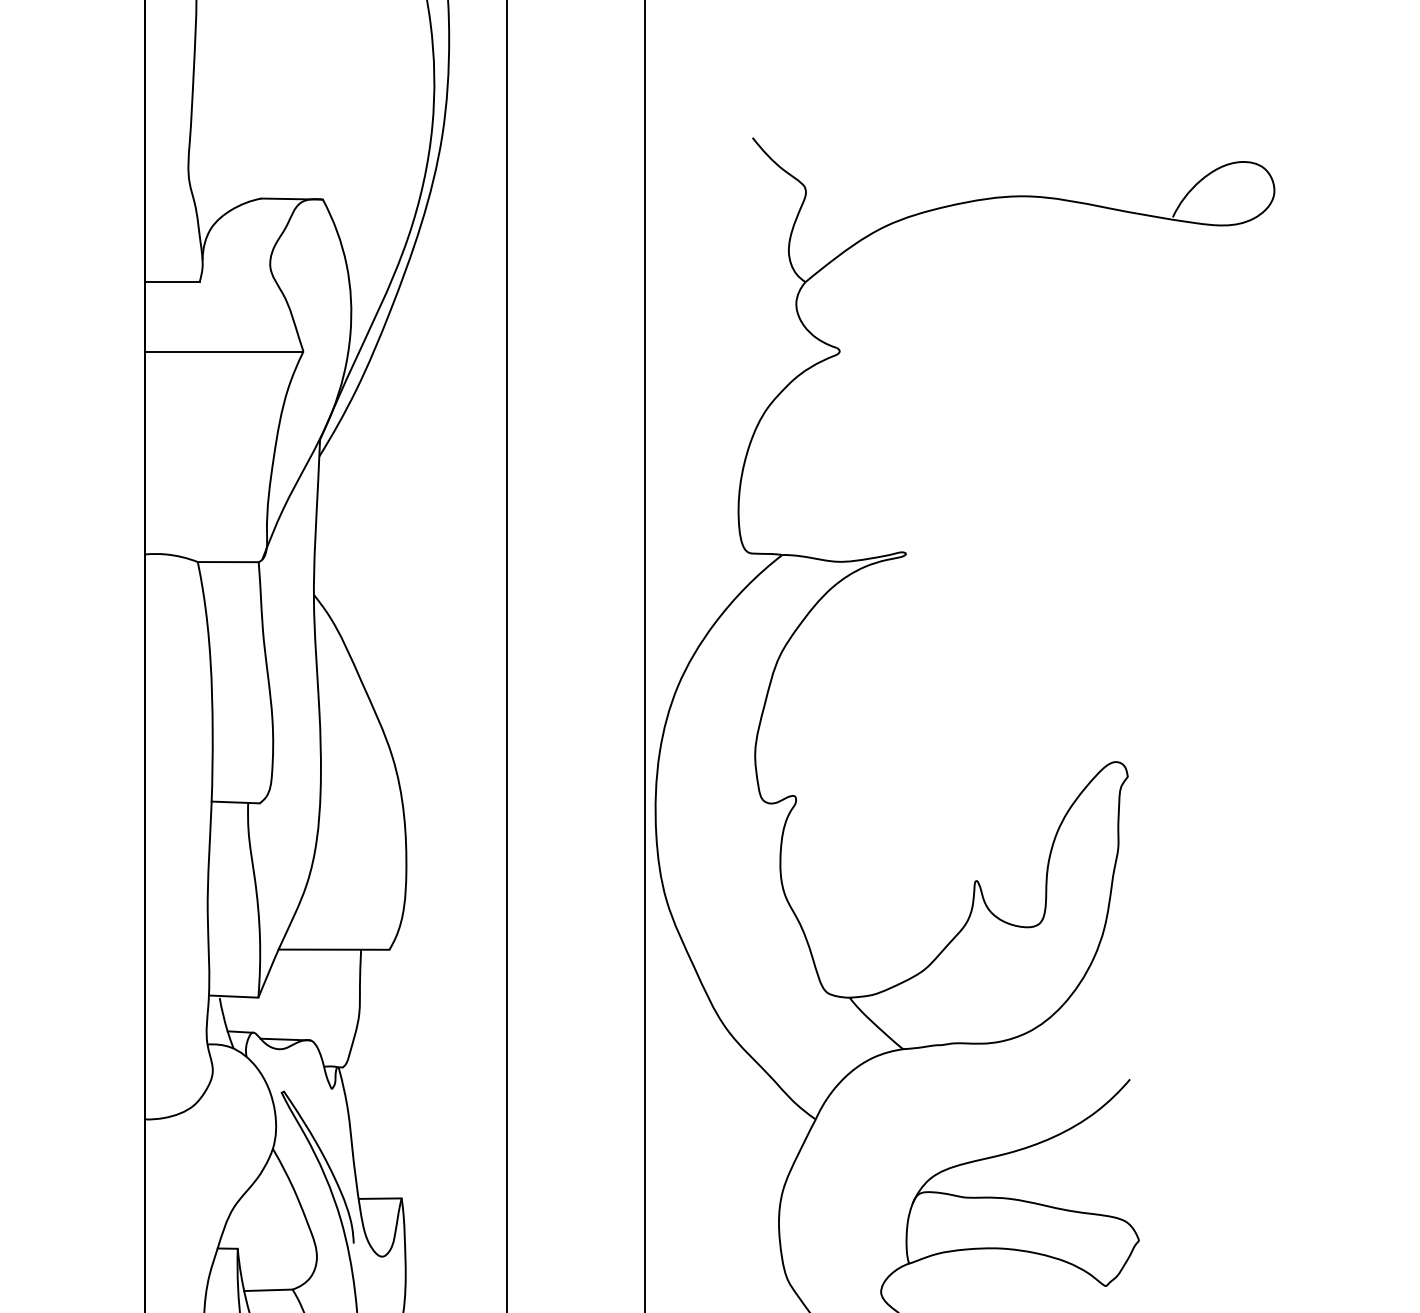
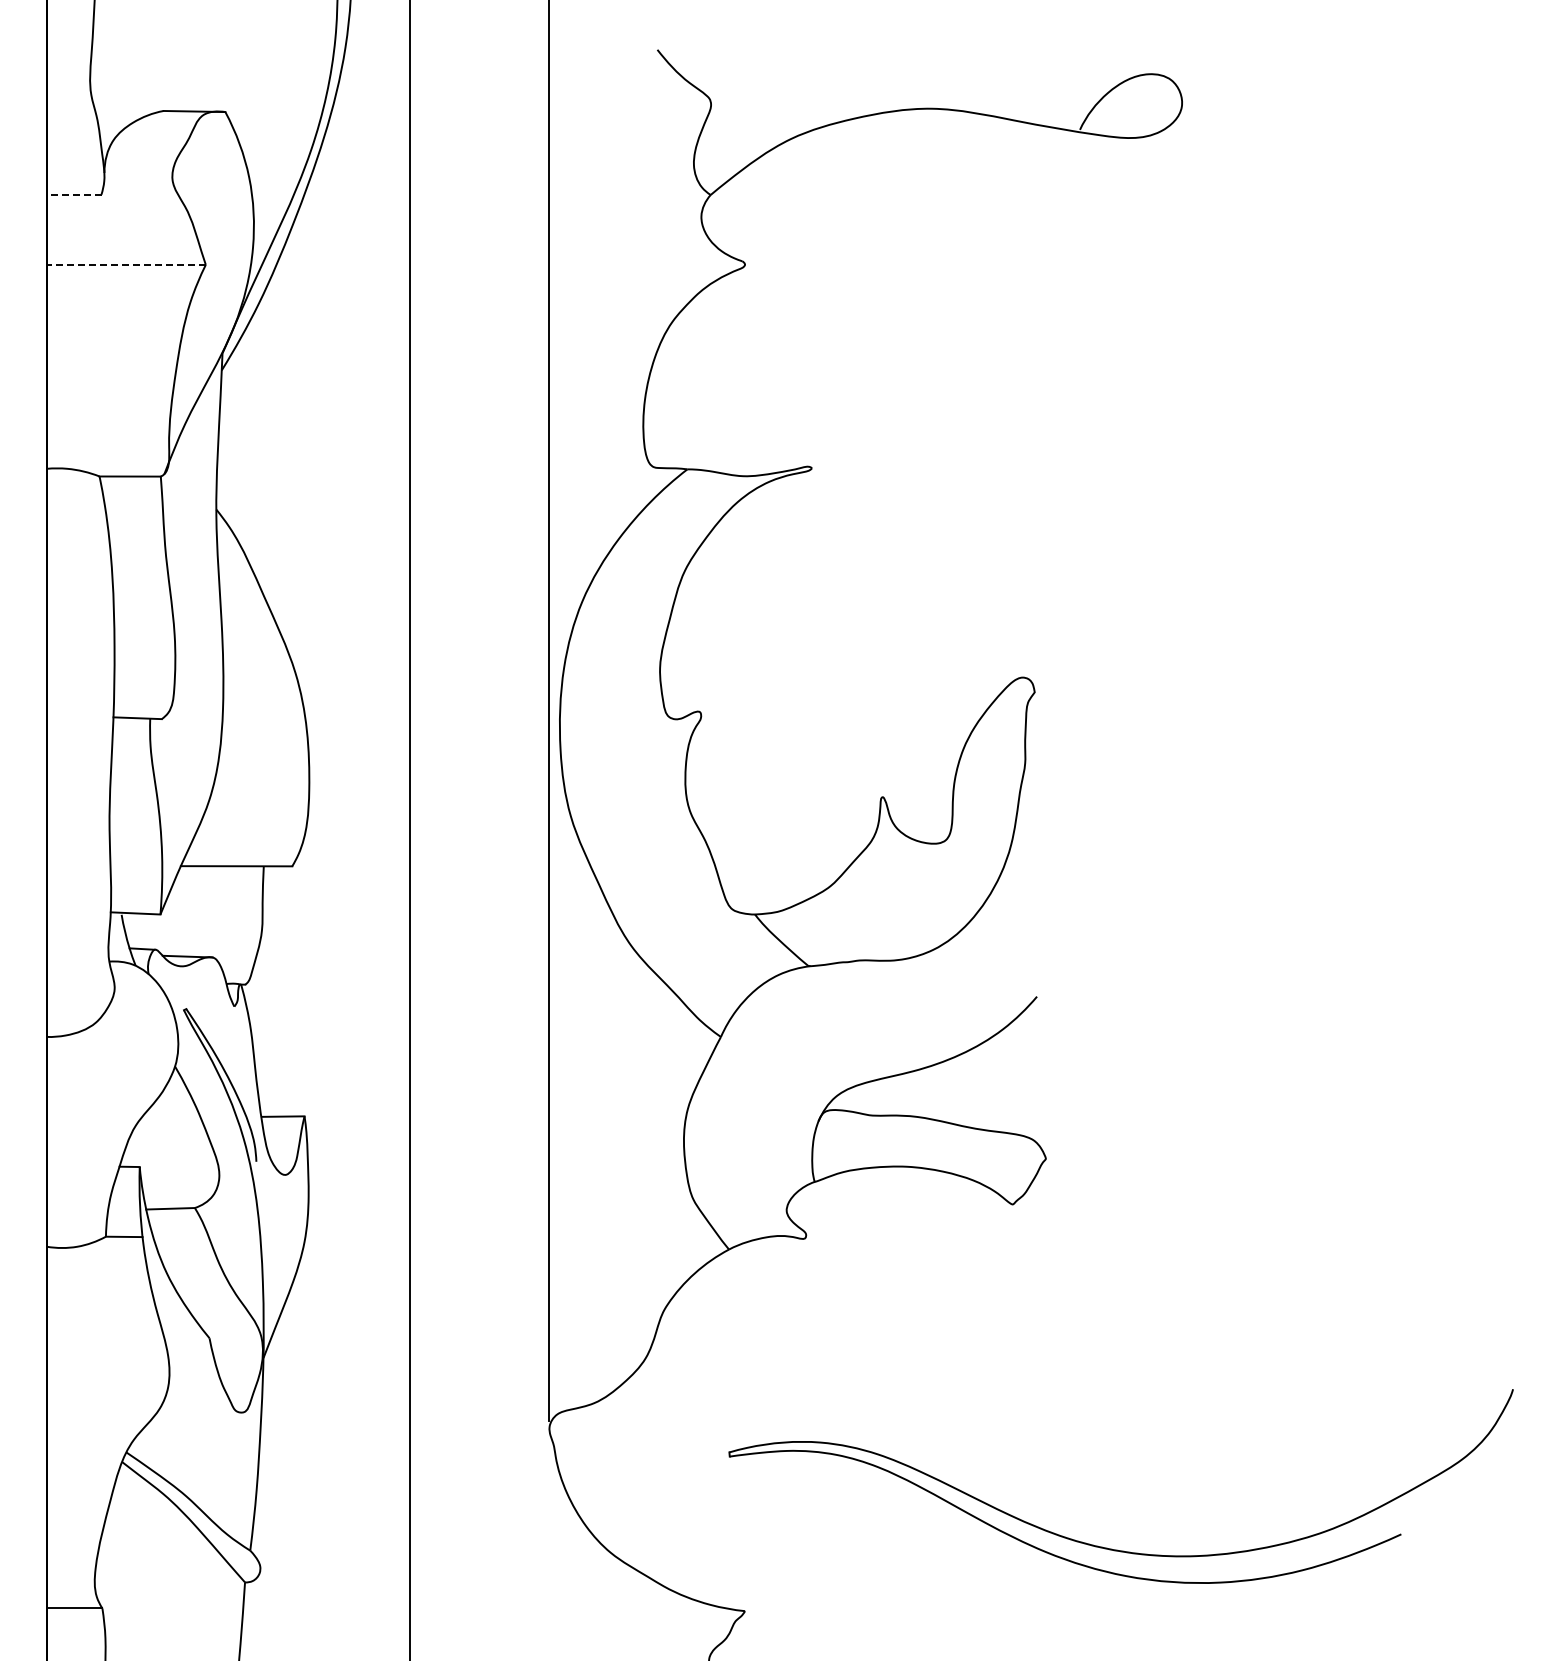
line: (171, 281) -> (73, 194), solid -> dashed
line: (223, 351) -> (125, 264), solid -> dashed

